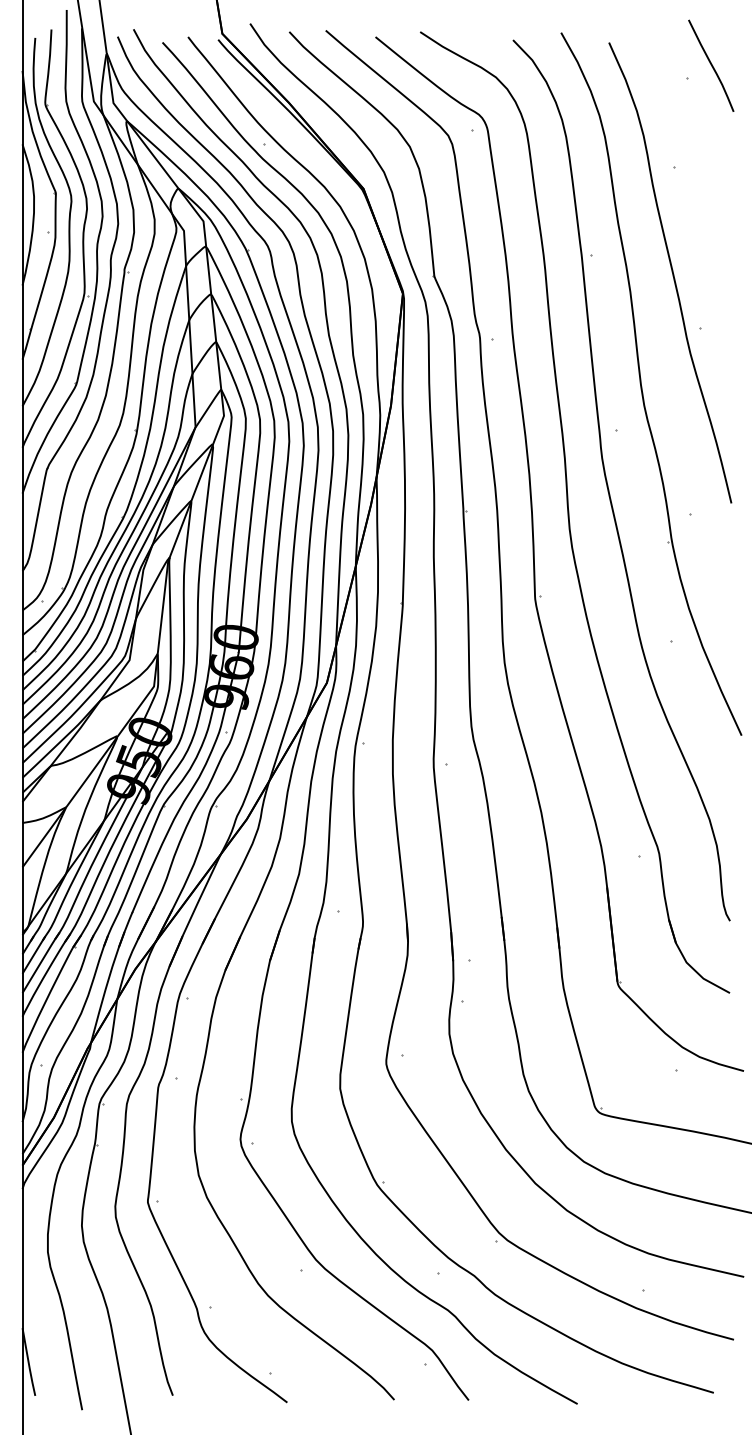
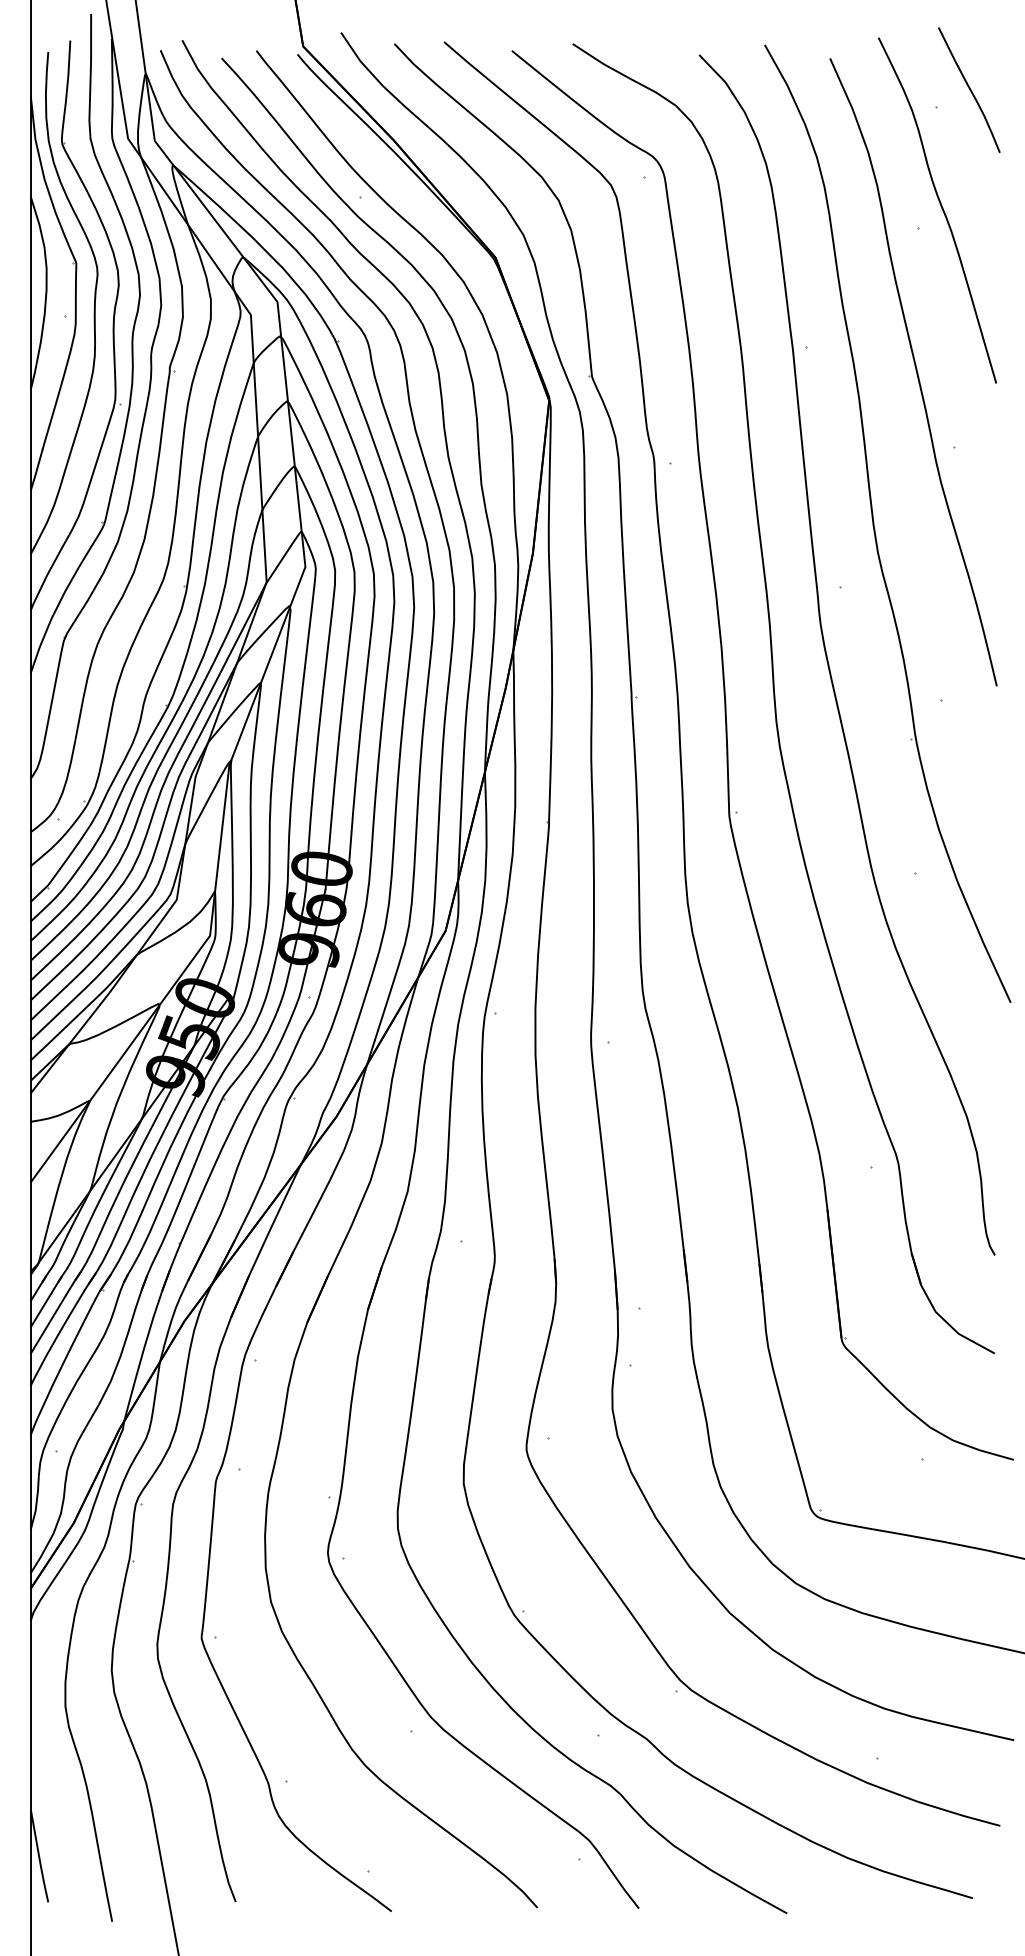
curve: (690, 152) -> (941, 208), added

